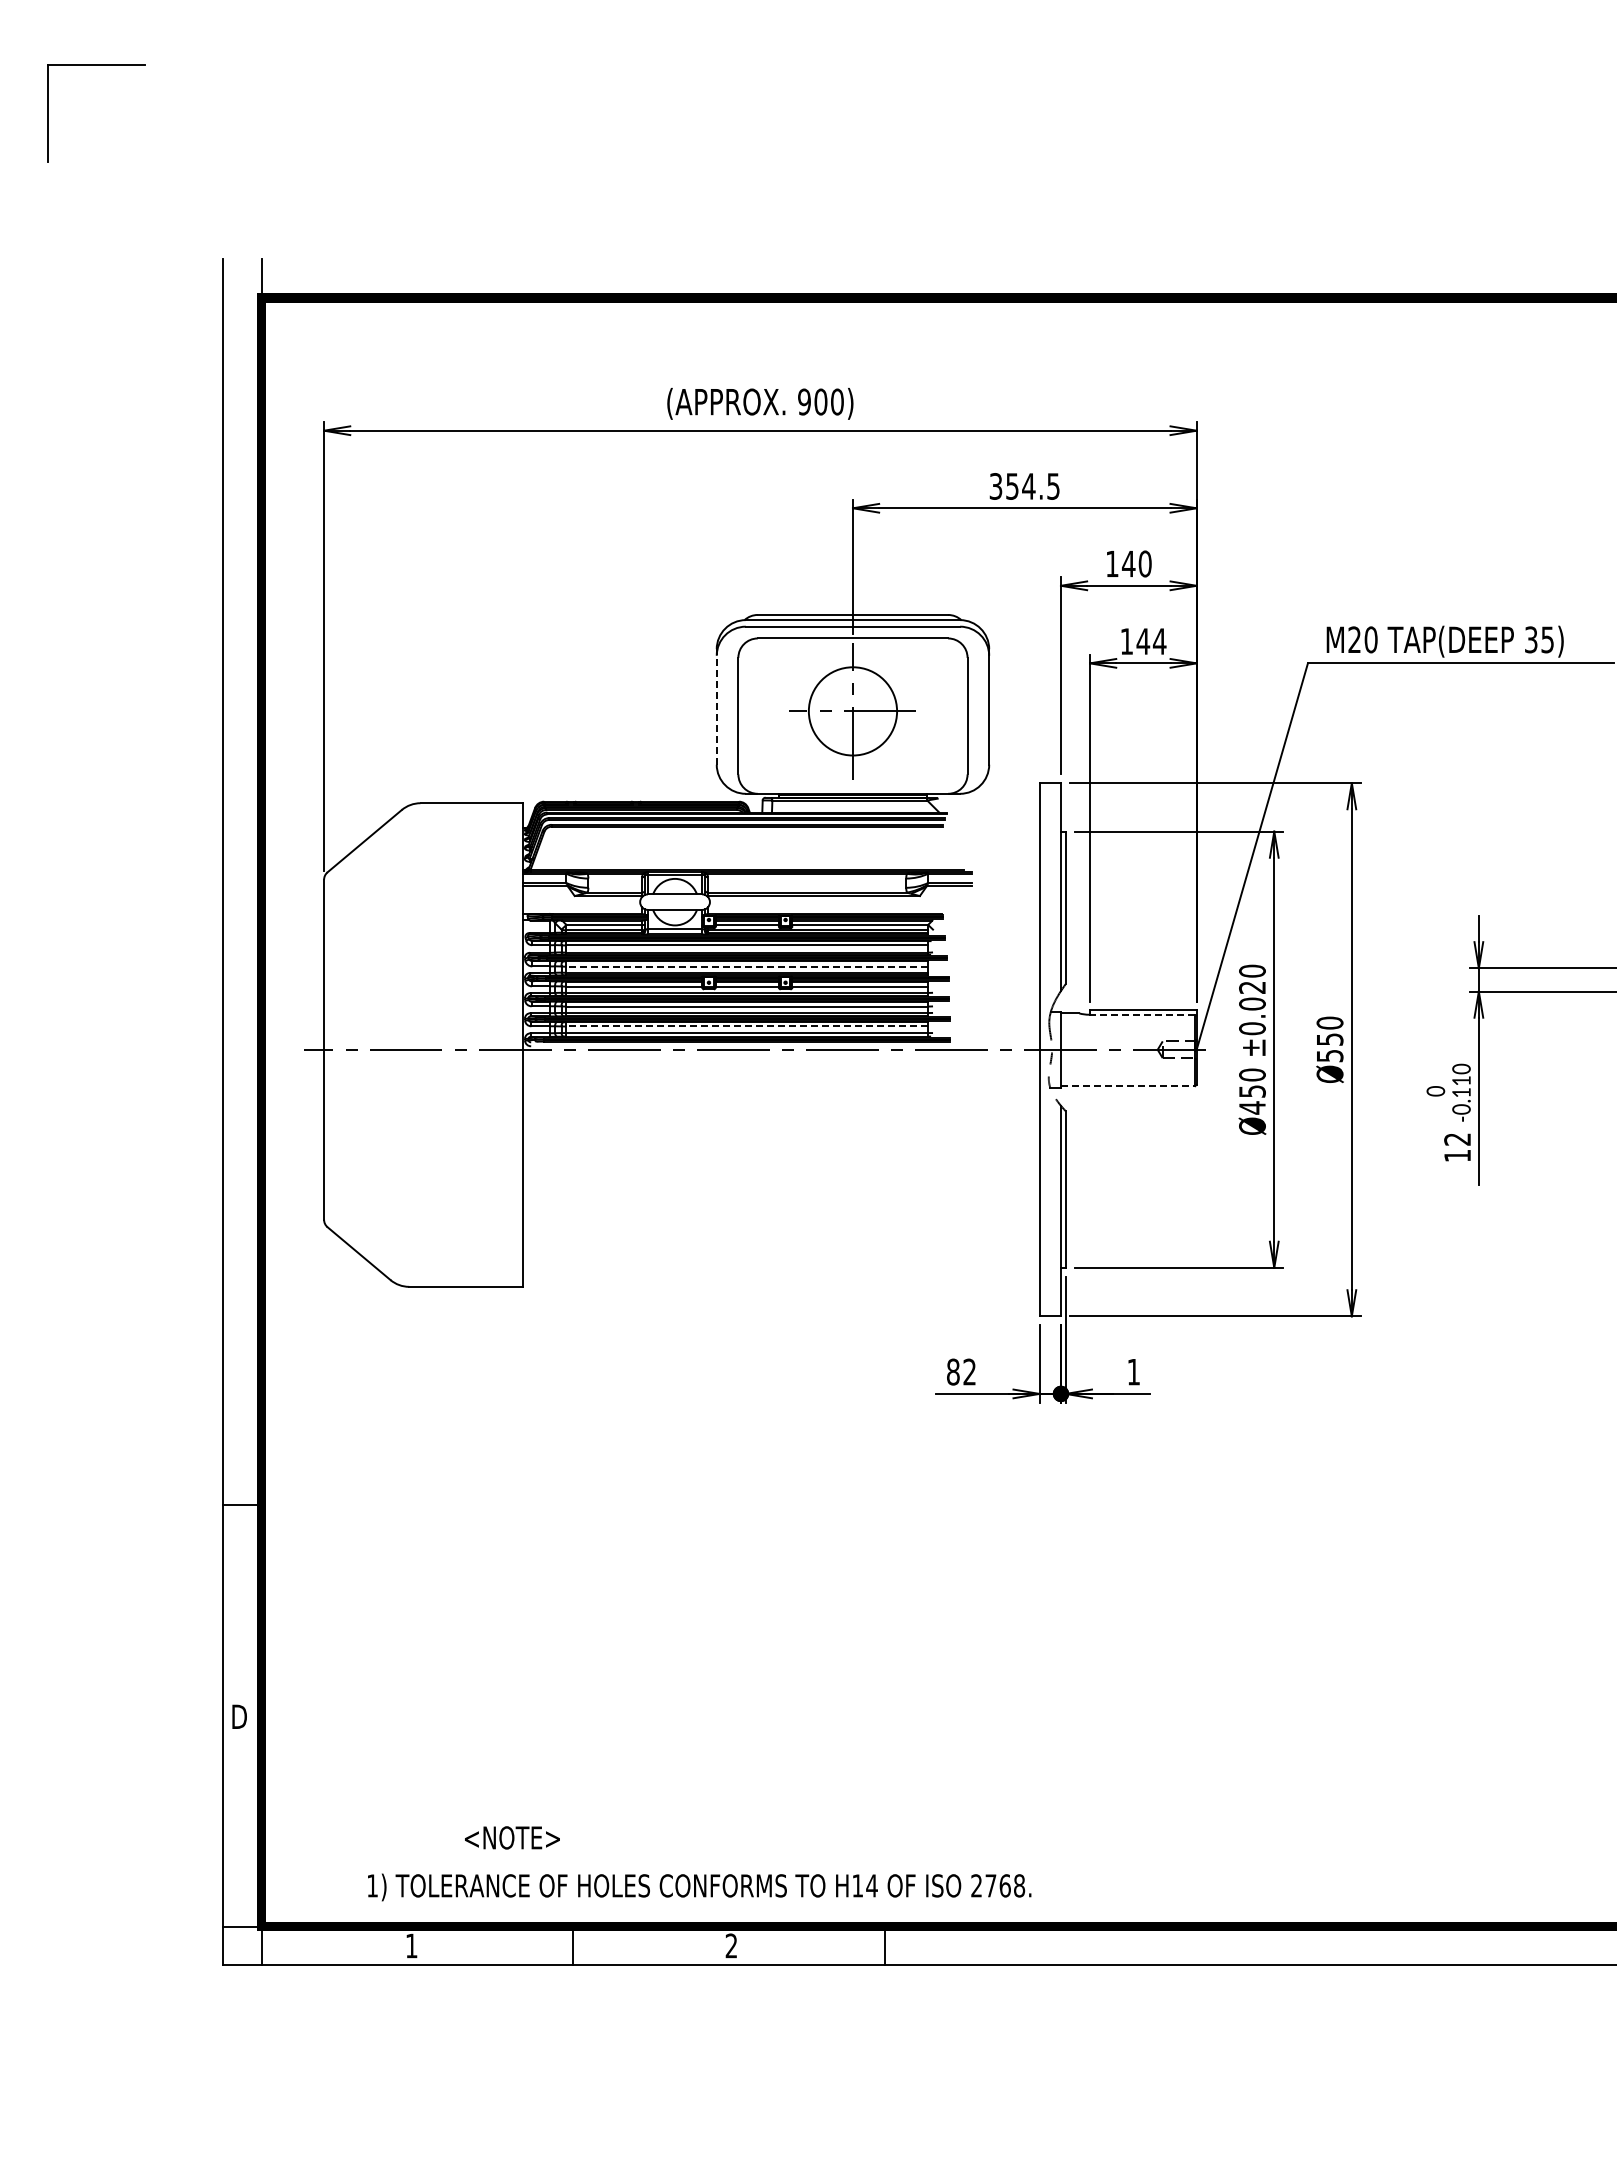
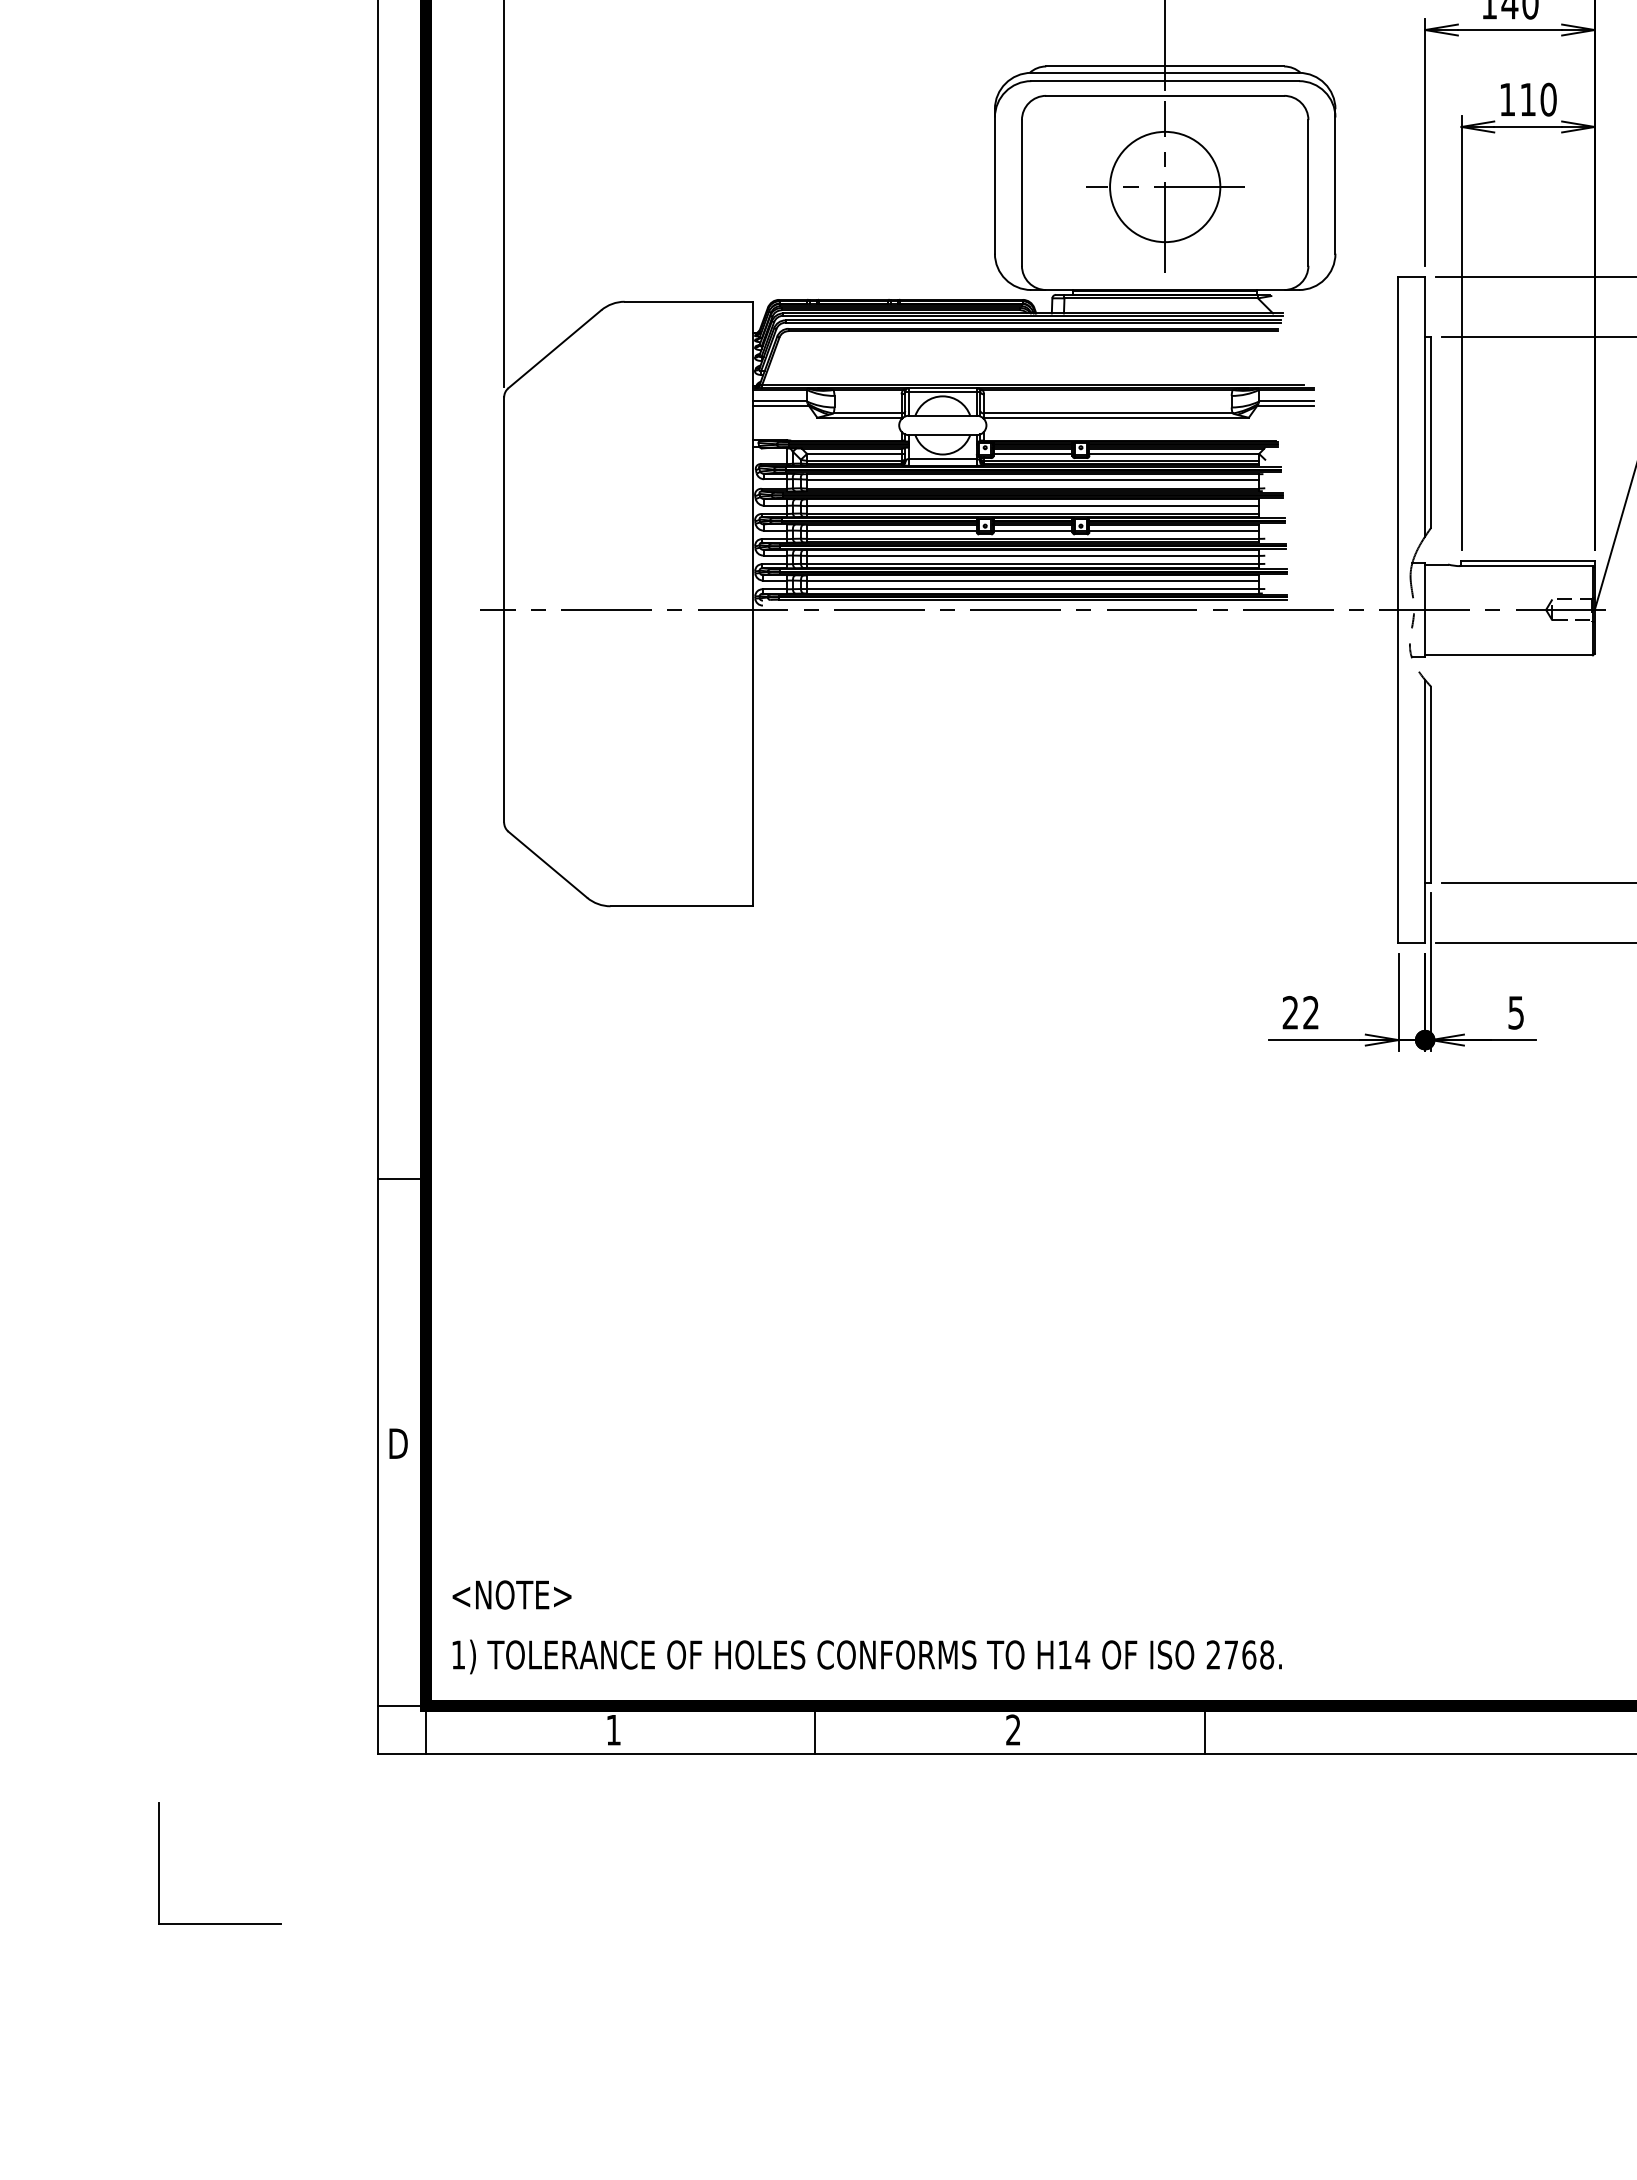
text: (1151, 641) -> (1538, 99), 144 -> 110
line: (716, 706) -> (994, 180), dashed -> solid
line: (747, 966) -> (1033, 505), dashed -> solid
line: (1142, 1014) -> (1527, 565), dashed -> solid
line: (747, 1026) -> (1033, 580), dashed -> solid
line: (1128, 1086) -> (1509, 655), dashed -> solid
text: (953, 1371) -> (1290, 1012), 82 -> 22
text: (1133, 1372) -> (1515, 1013), 1 -> 5
text: (512, 1837) -> (512, 1594), moved
text: (699, 1887) -> (867, 1657), moved
part: (48, 2052) -> (159, 1863), added

